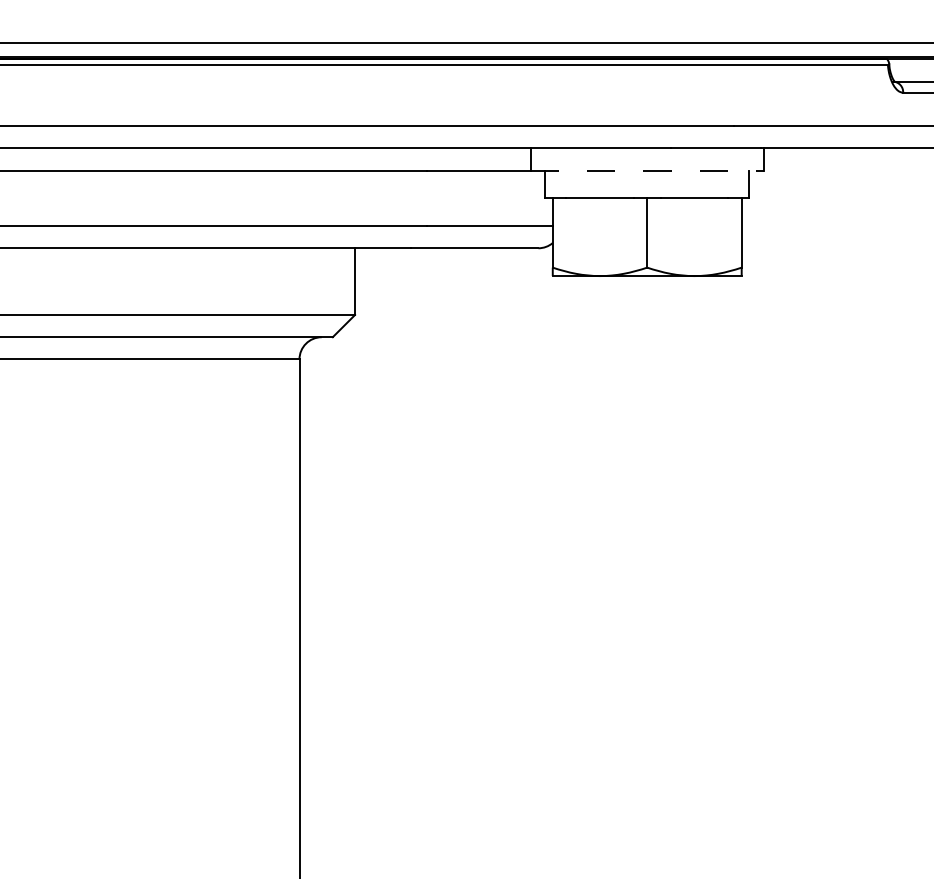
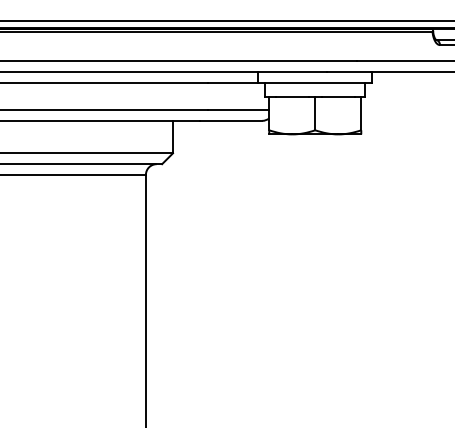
line: (647, 169) -> (315, 82), dashed -> solid

